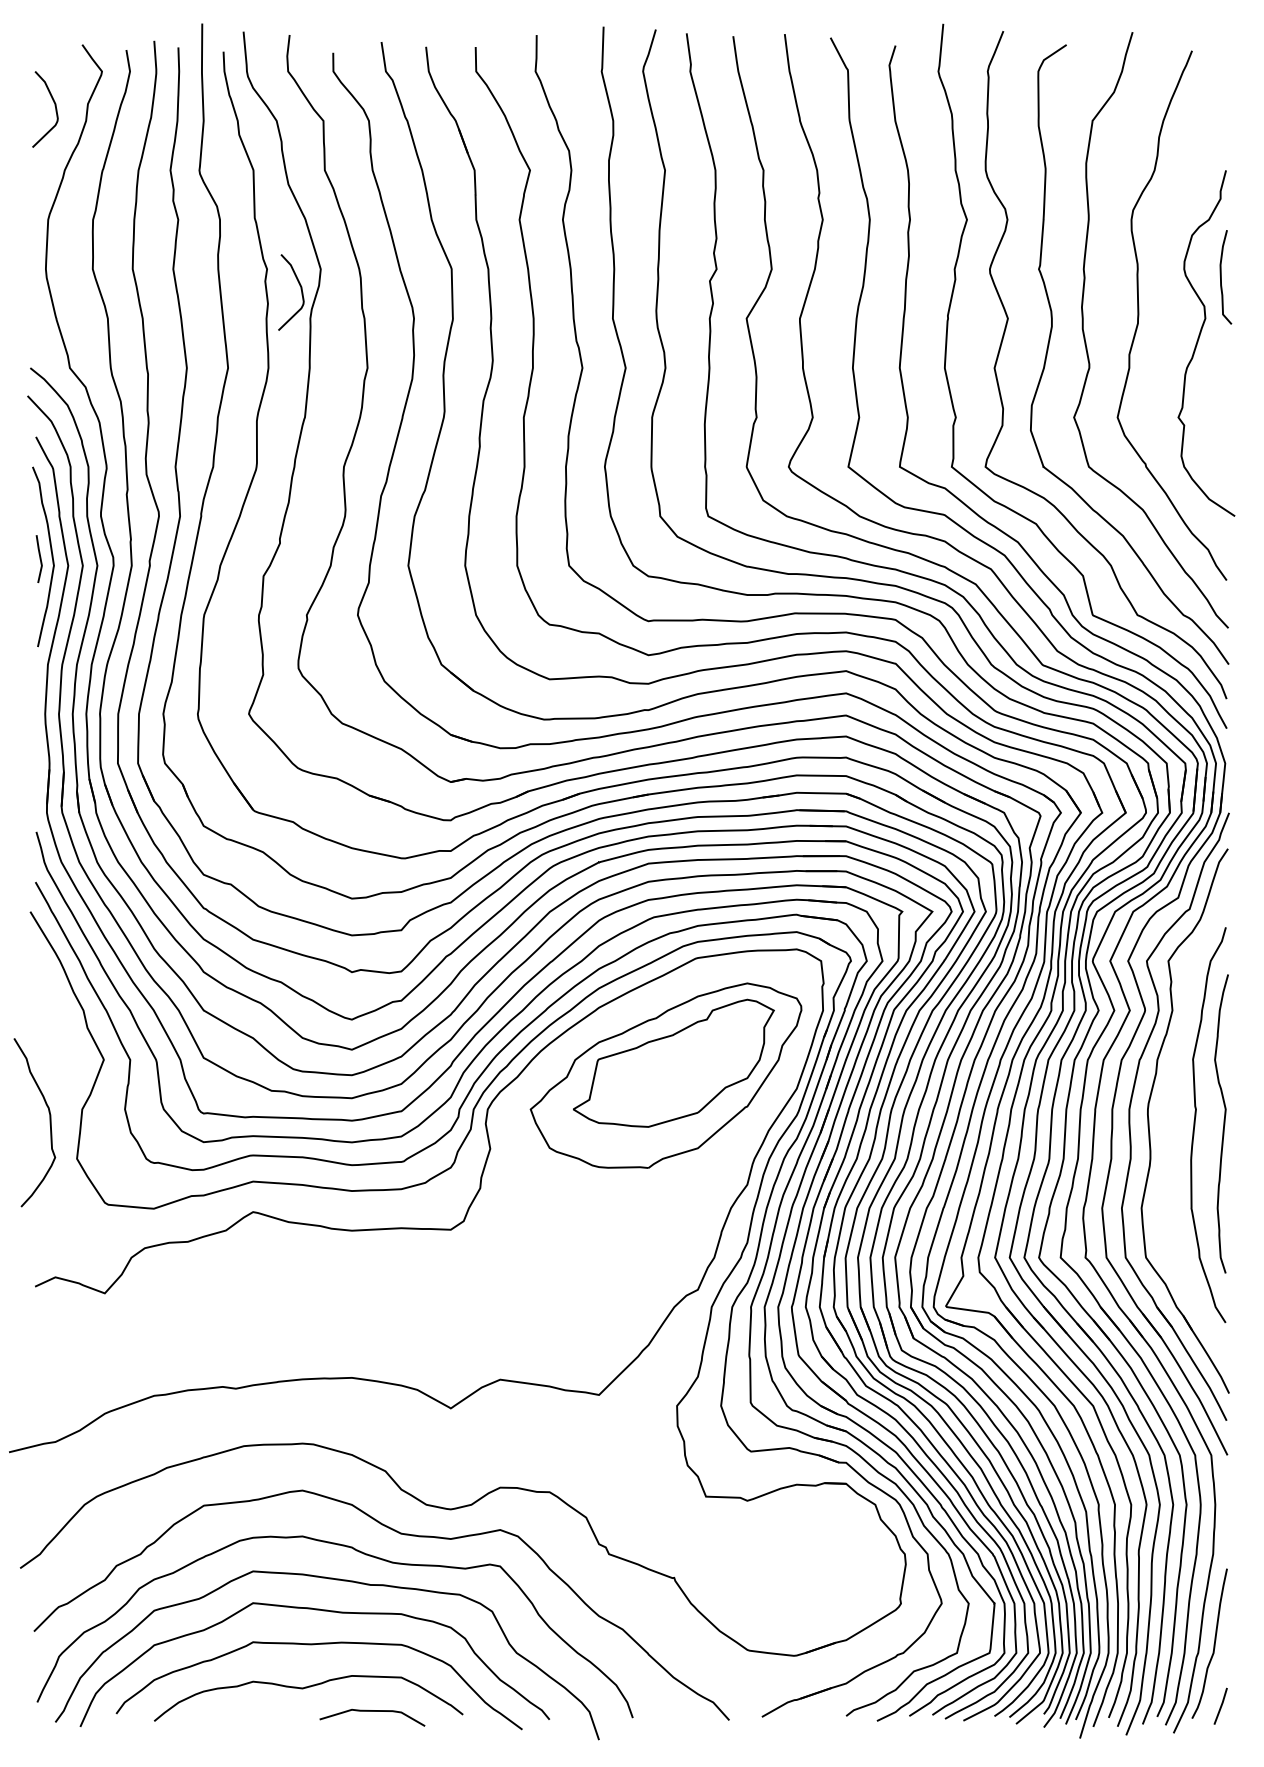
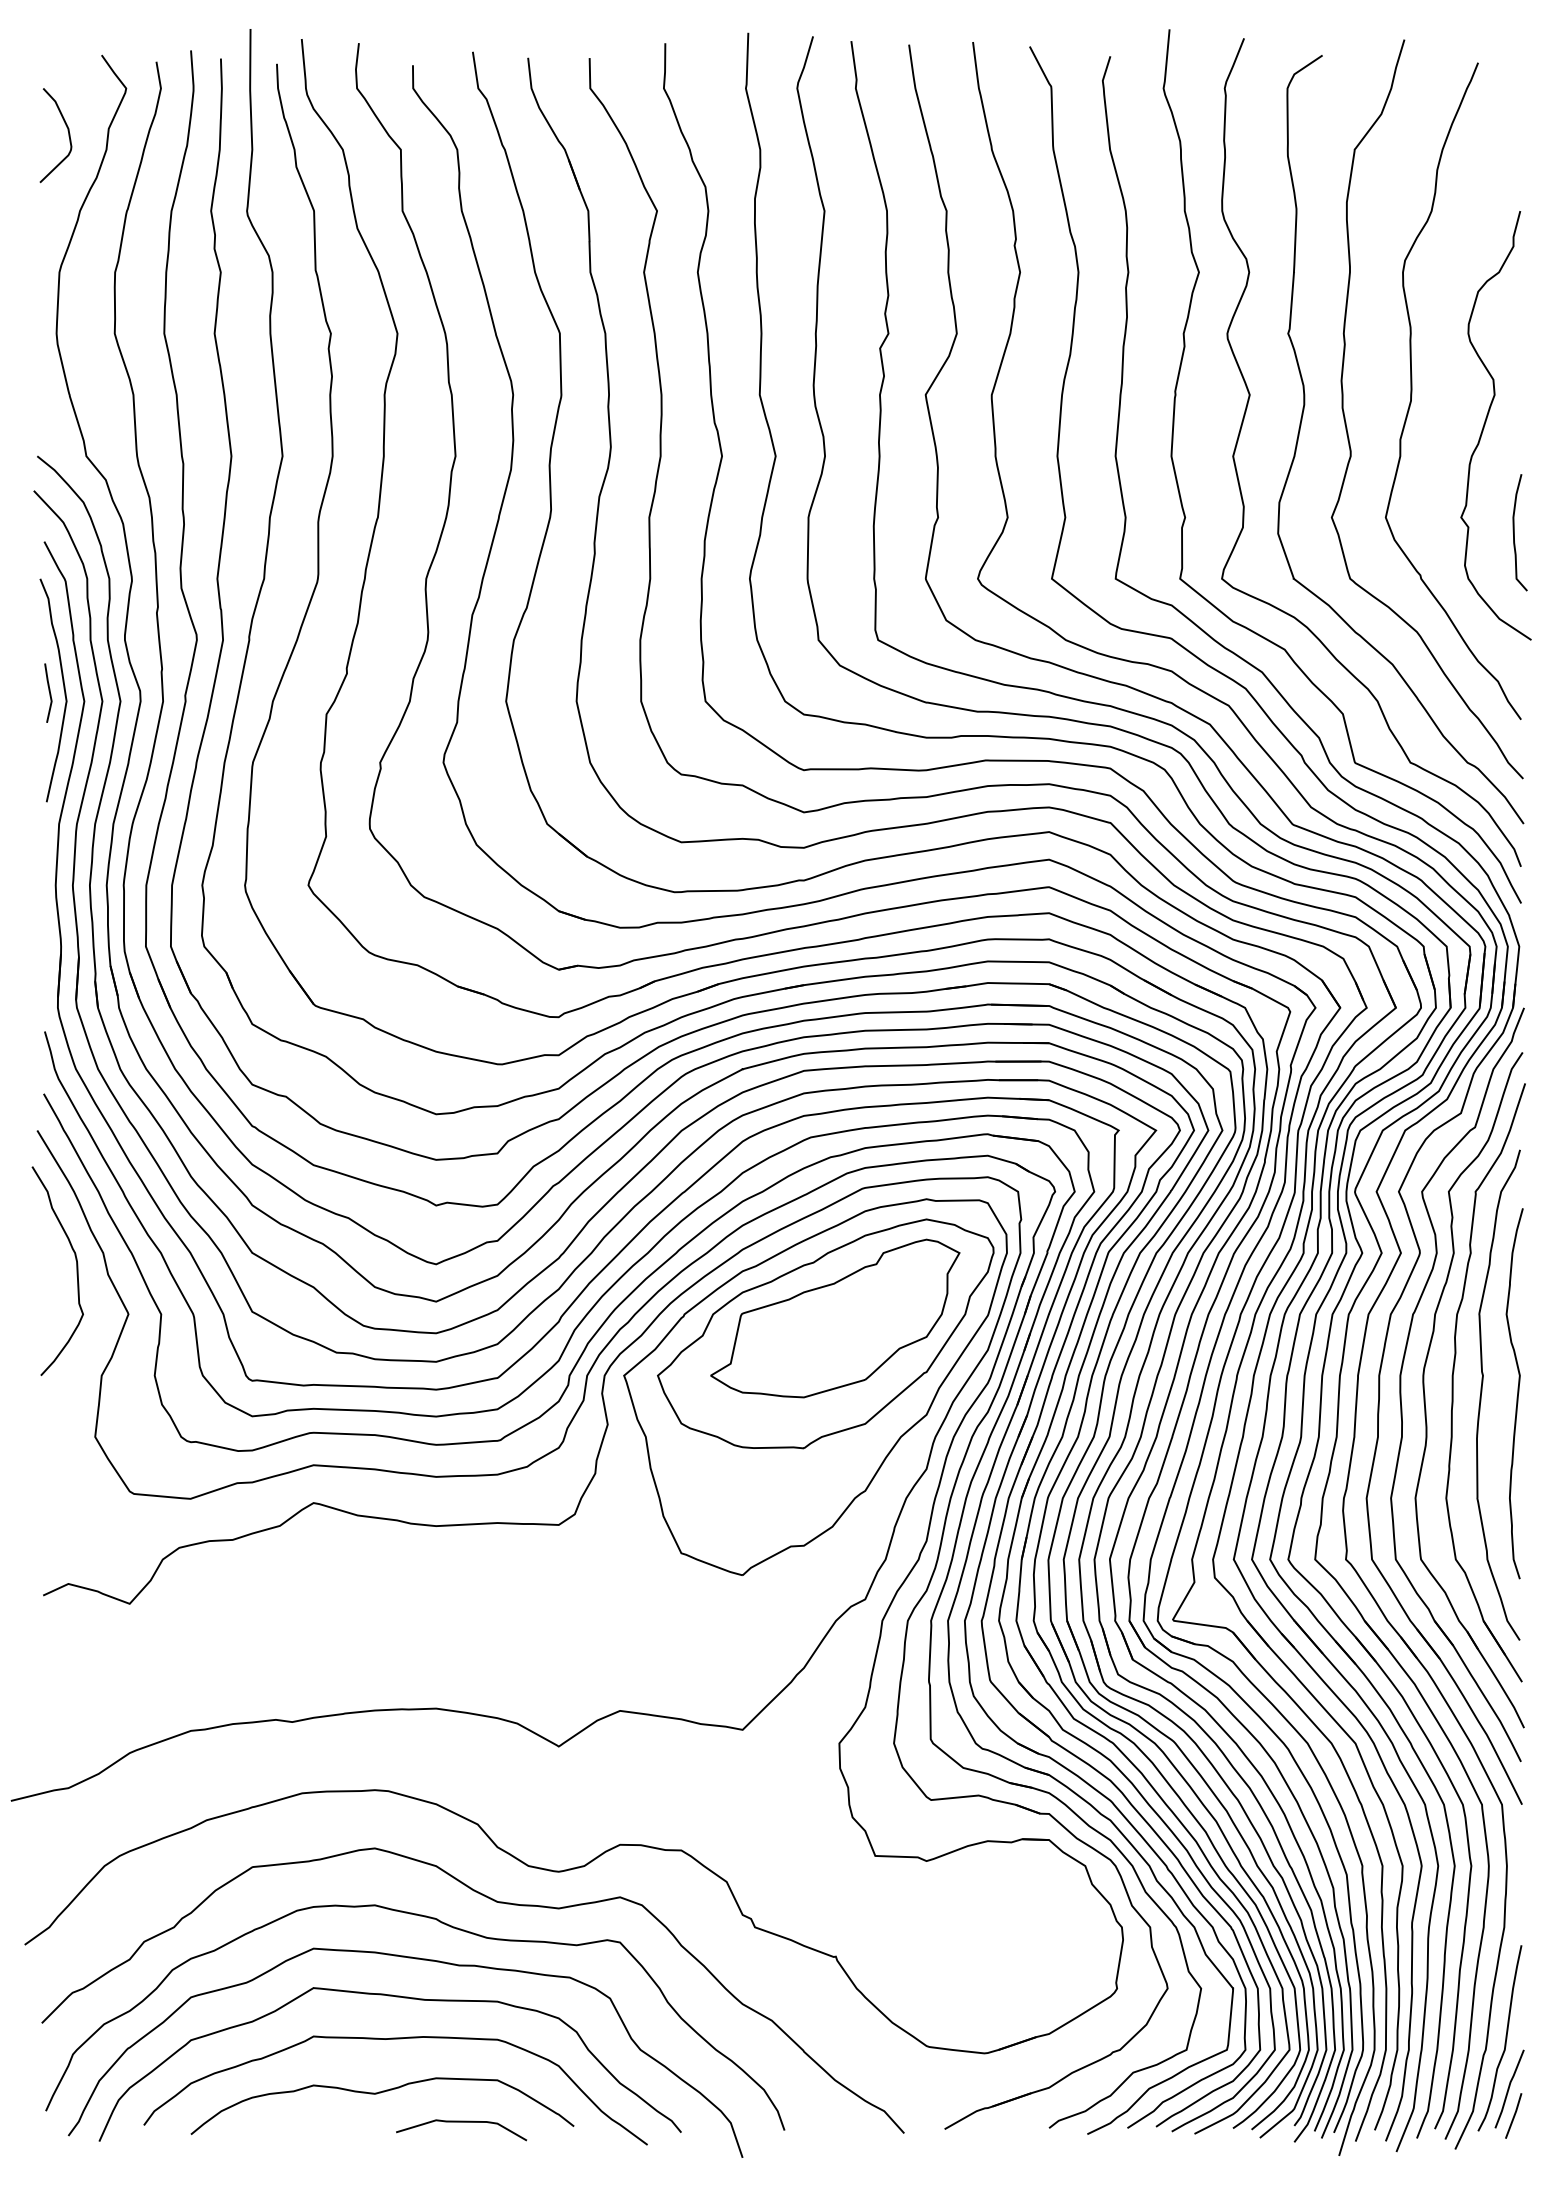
curve: (1221, 277) -> (1514, 532), moved
curve: (300, 288) -> (372, 357), removed
part: (1172, 1114) -> (1453, 1382), added
part: (657, 1118) -> (815, 1386), added
curve: (49, 1122) -> (76, 1270), moved
line: (1217, 1684) -> (1509, 2088), added

